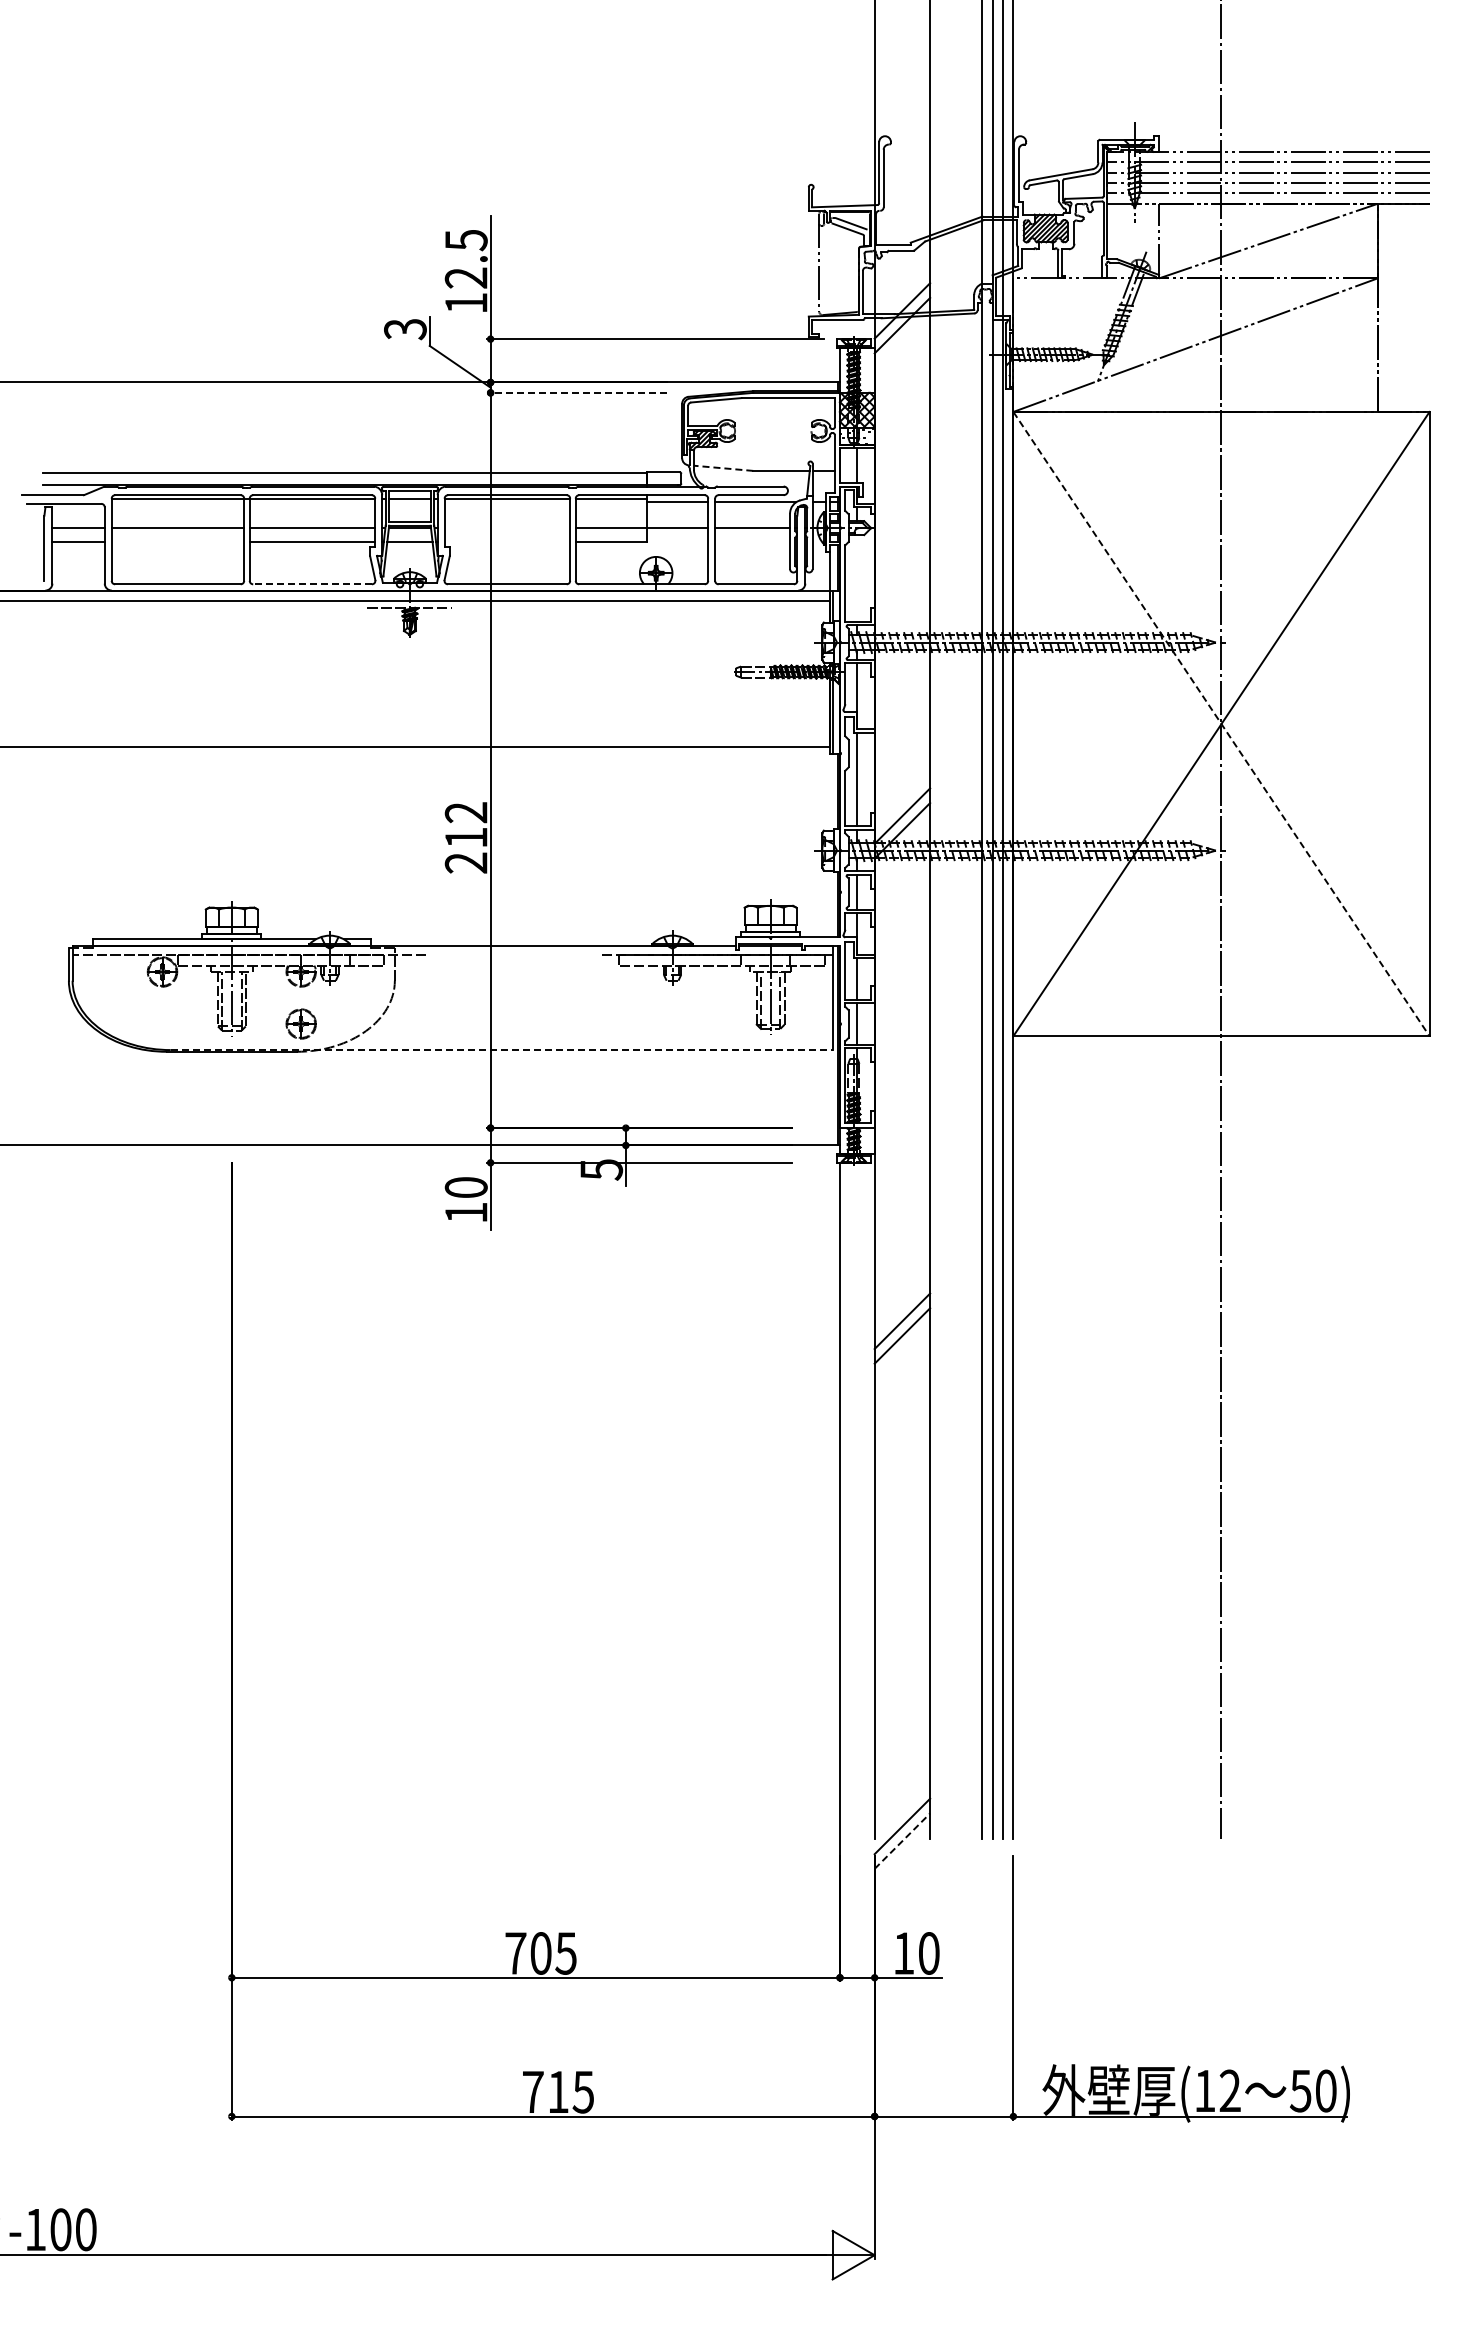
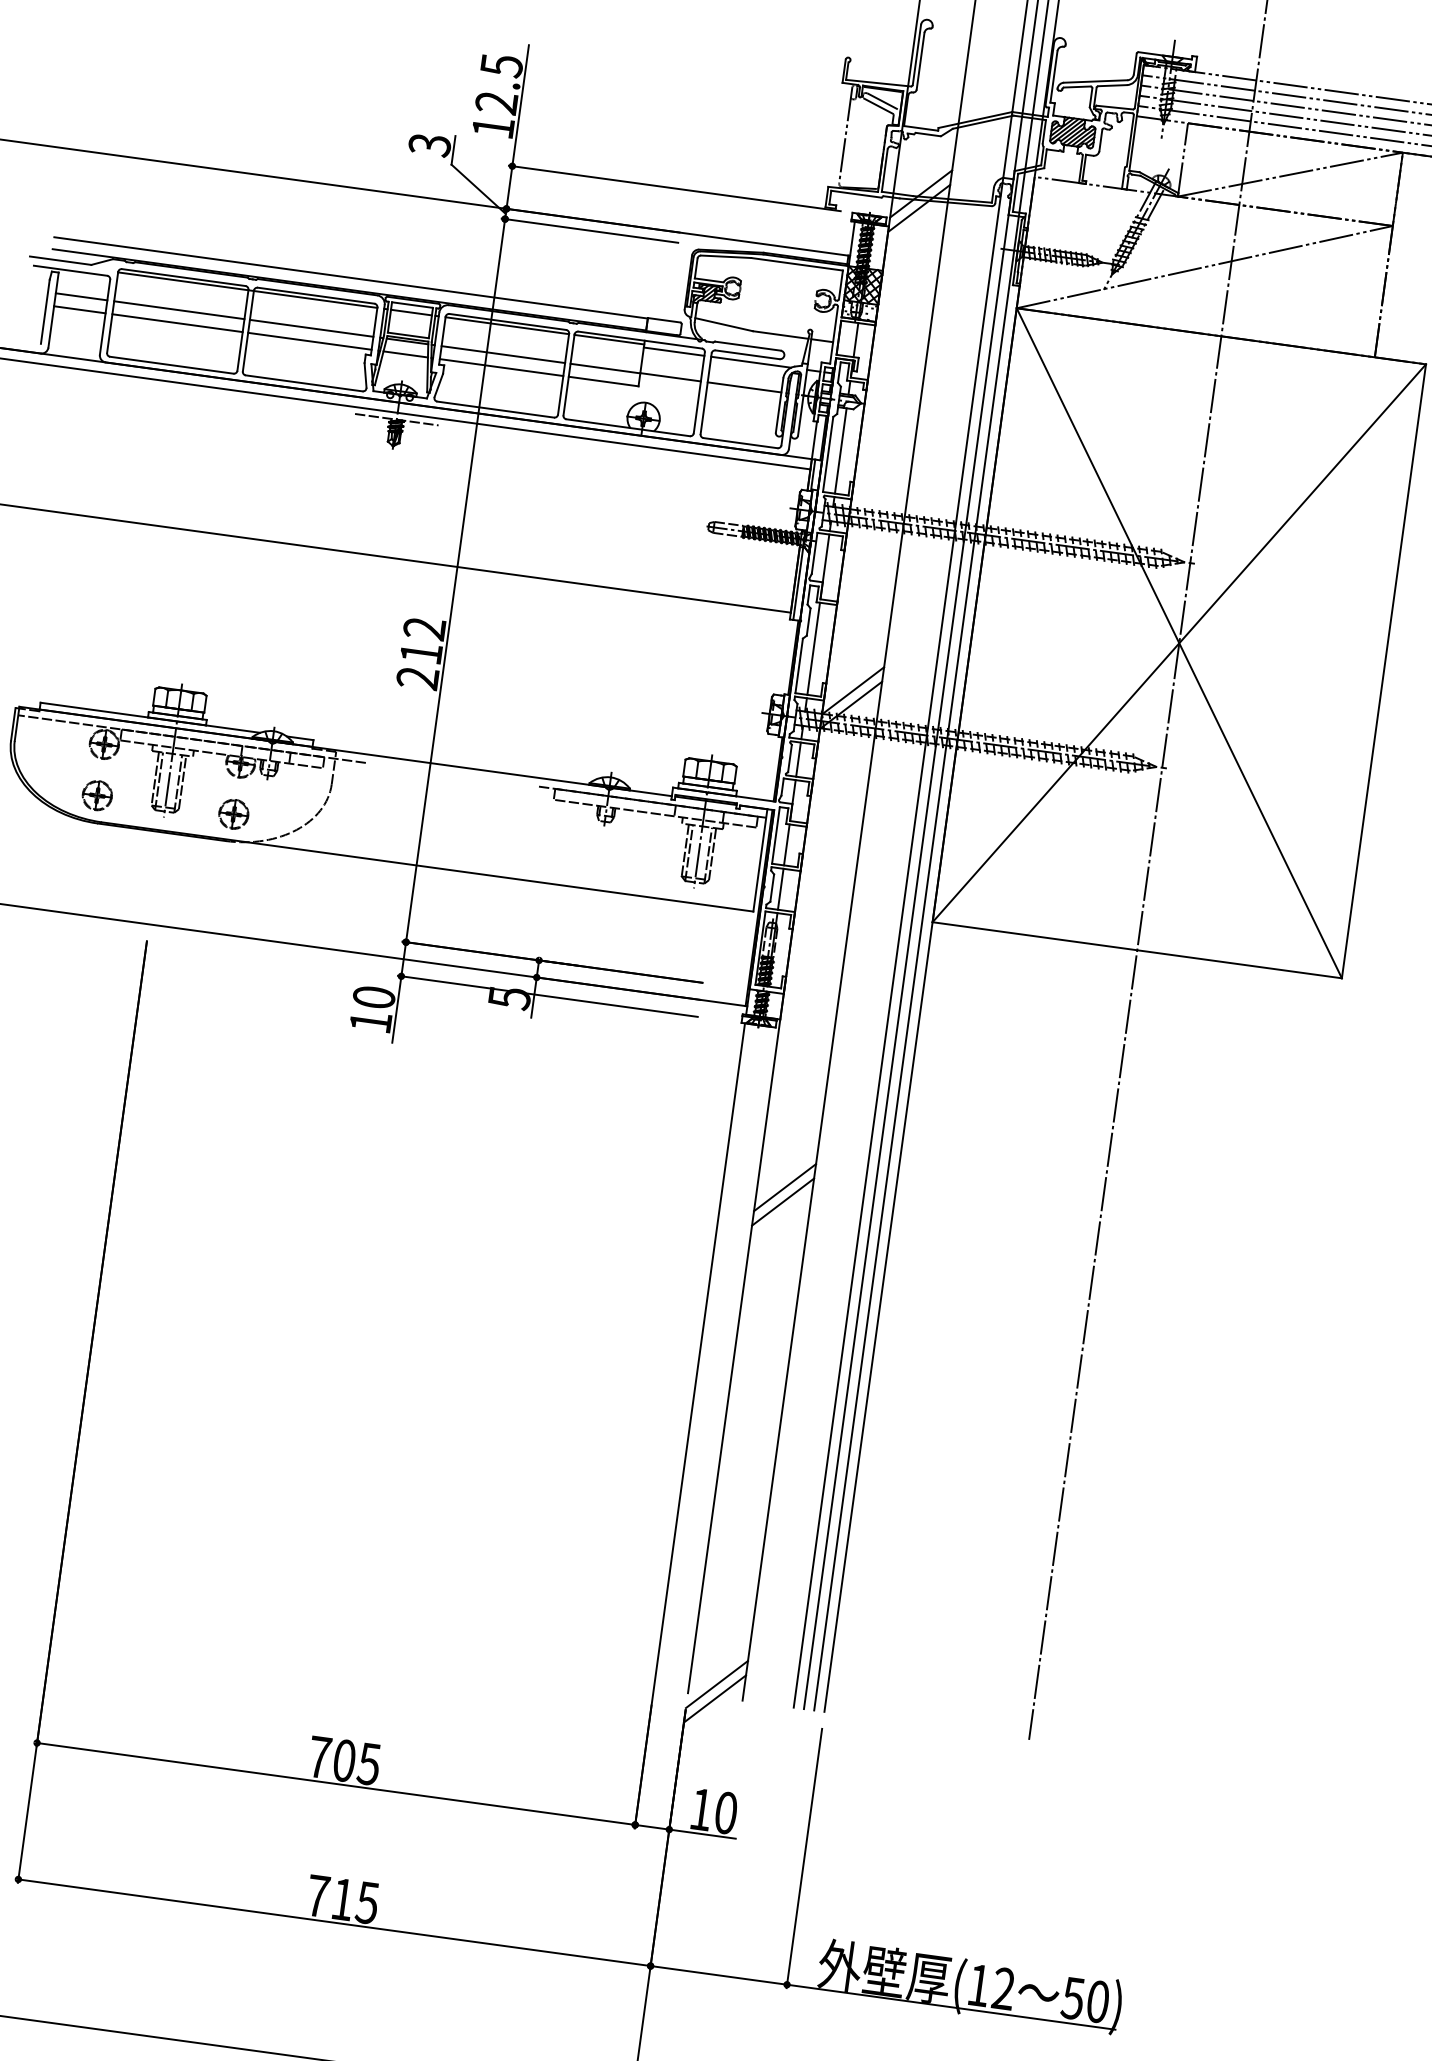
line: (576, 392) -> (589, 230), dashed -> solid
line: (723, 468) -> (723, 324), dashed -> solid
line: (507, 528) -> (503, 354), added
line: (177, 541) -> (177, 323), added
line: (507, 541) -> (501, 367), added
line: (857, 578) -> (840, 451), added
line: (312, 584) -> (304, 383), dashed -> solid
line: (1221, 724) -> (1179, 643), dashed -> solid
part: (162, 1023) -> (97, 795), added
line: (502, 1050) -> (428, 867), dashed -> solid
line: (902, 1840) -> (715, 1698), dashed -> solid

